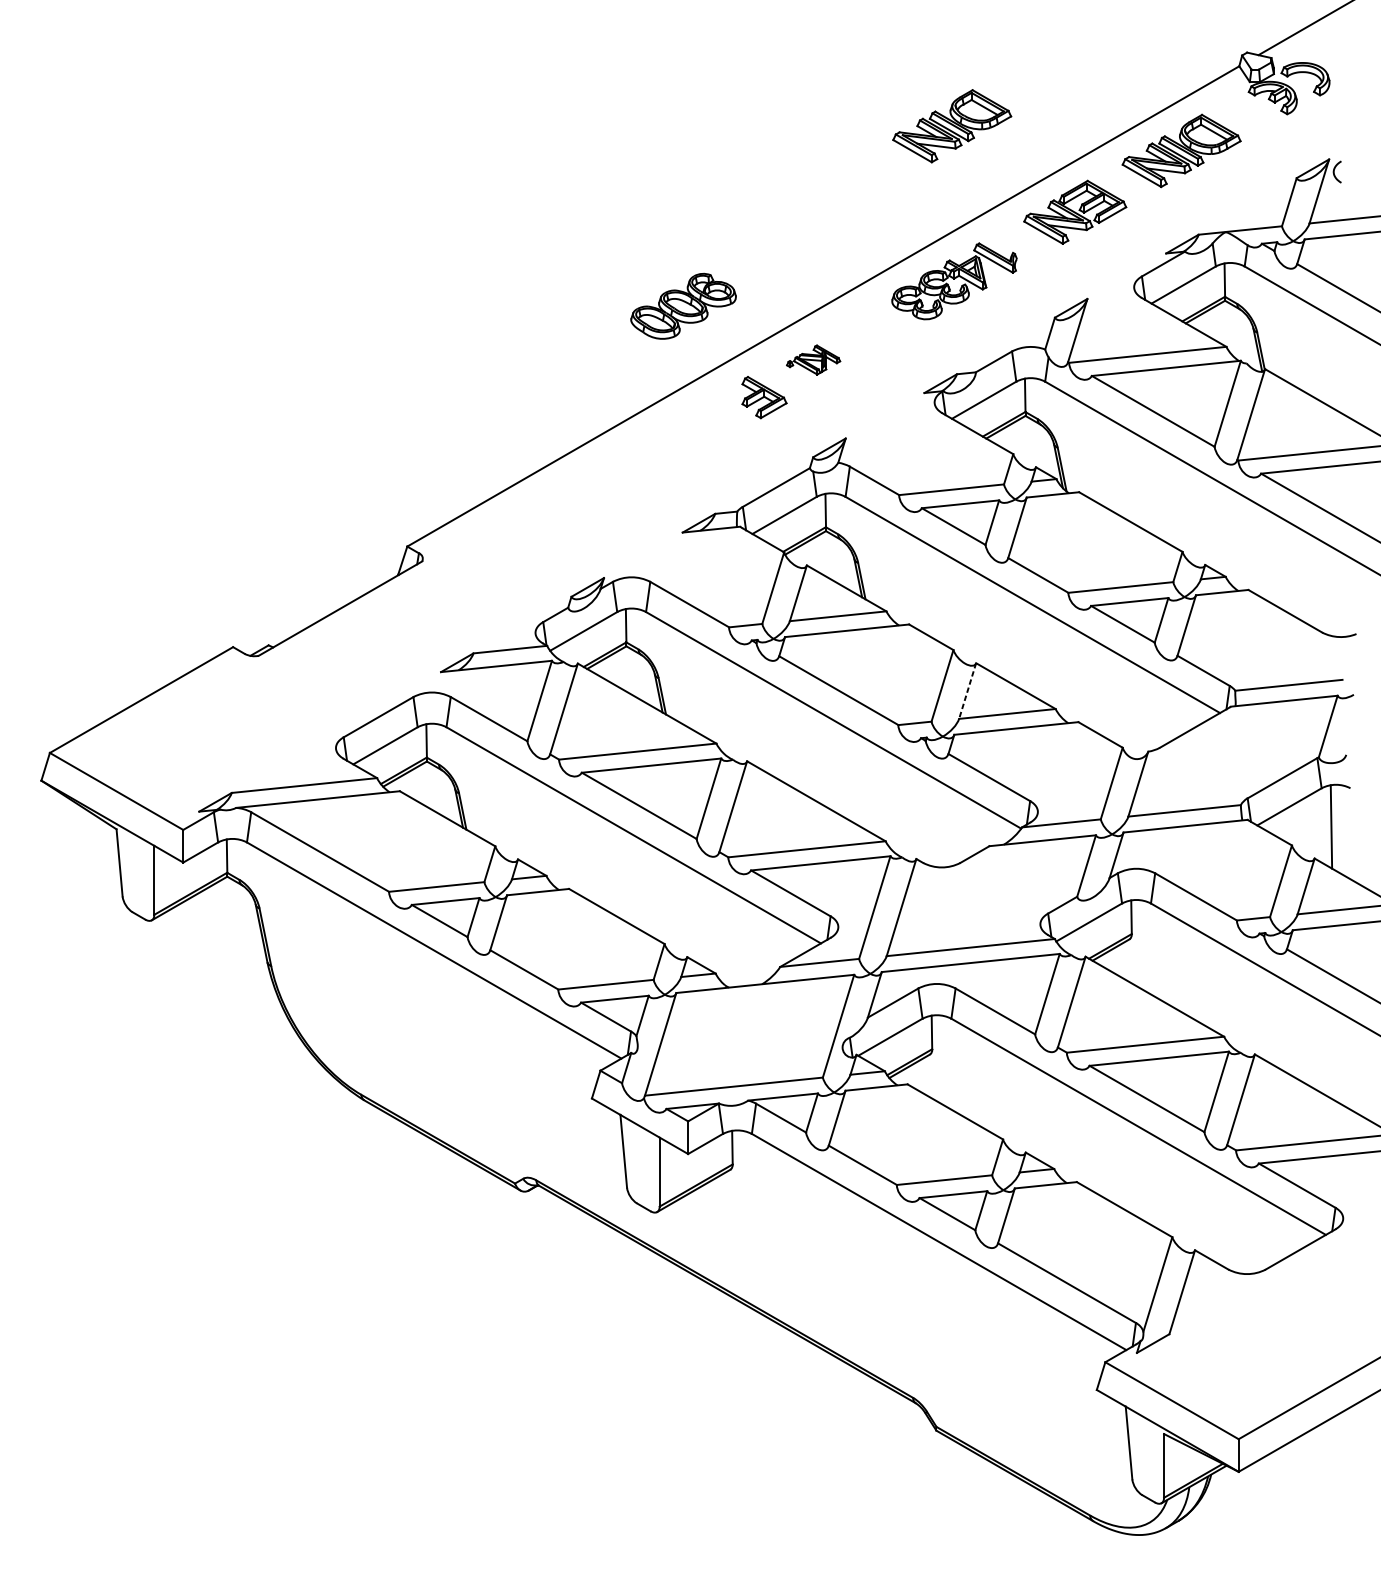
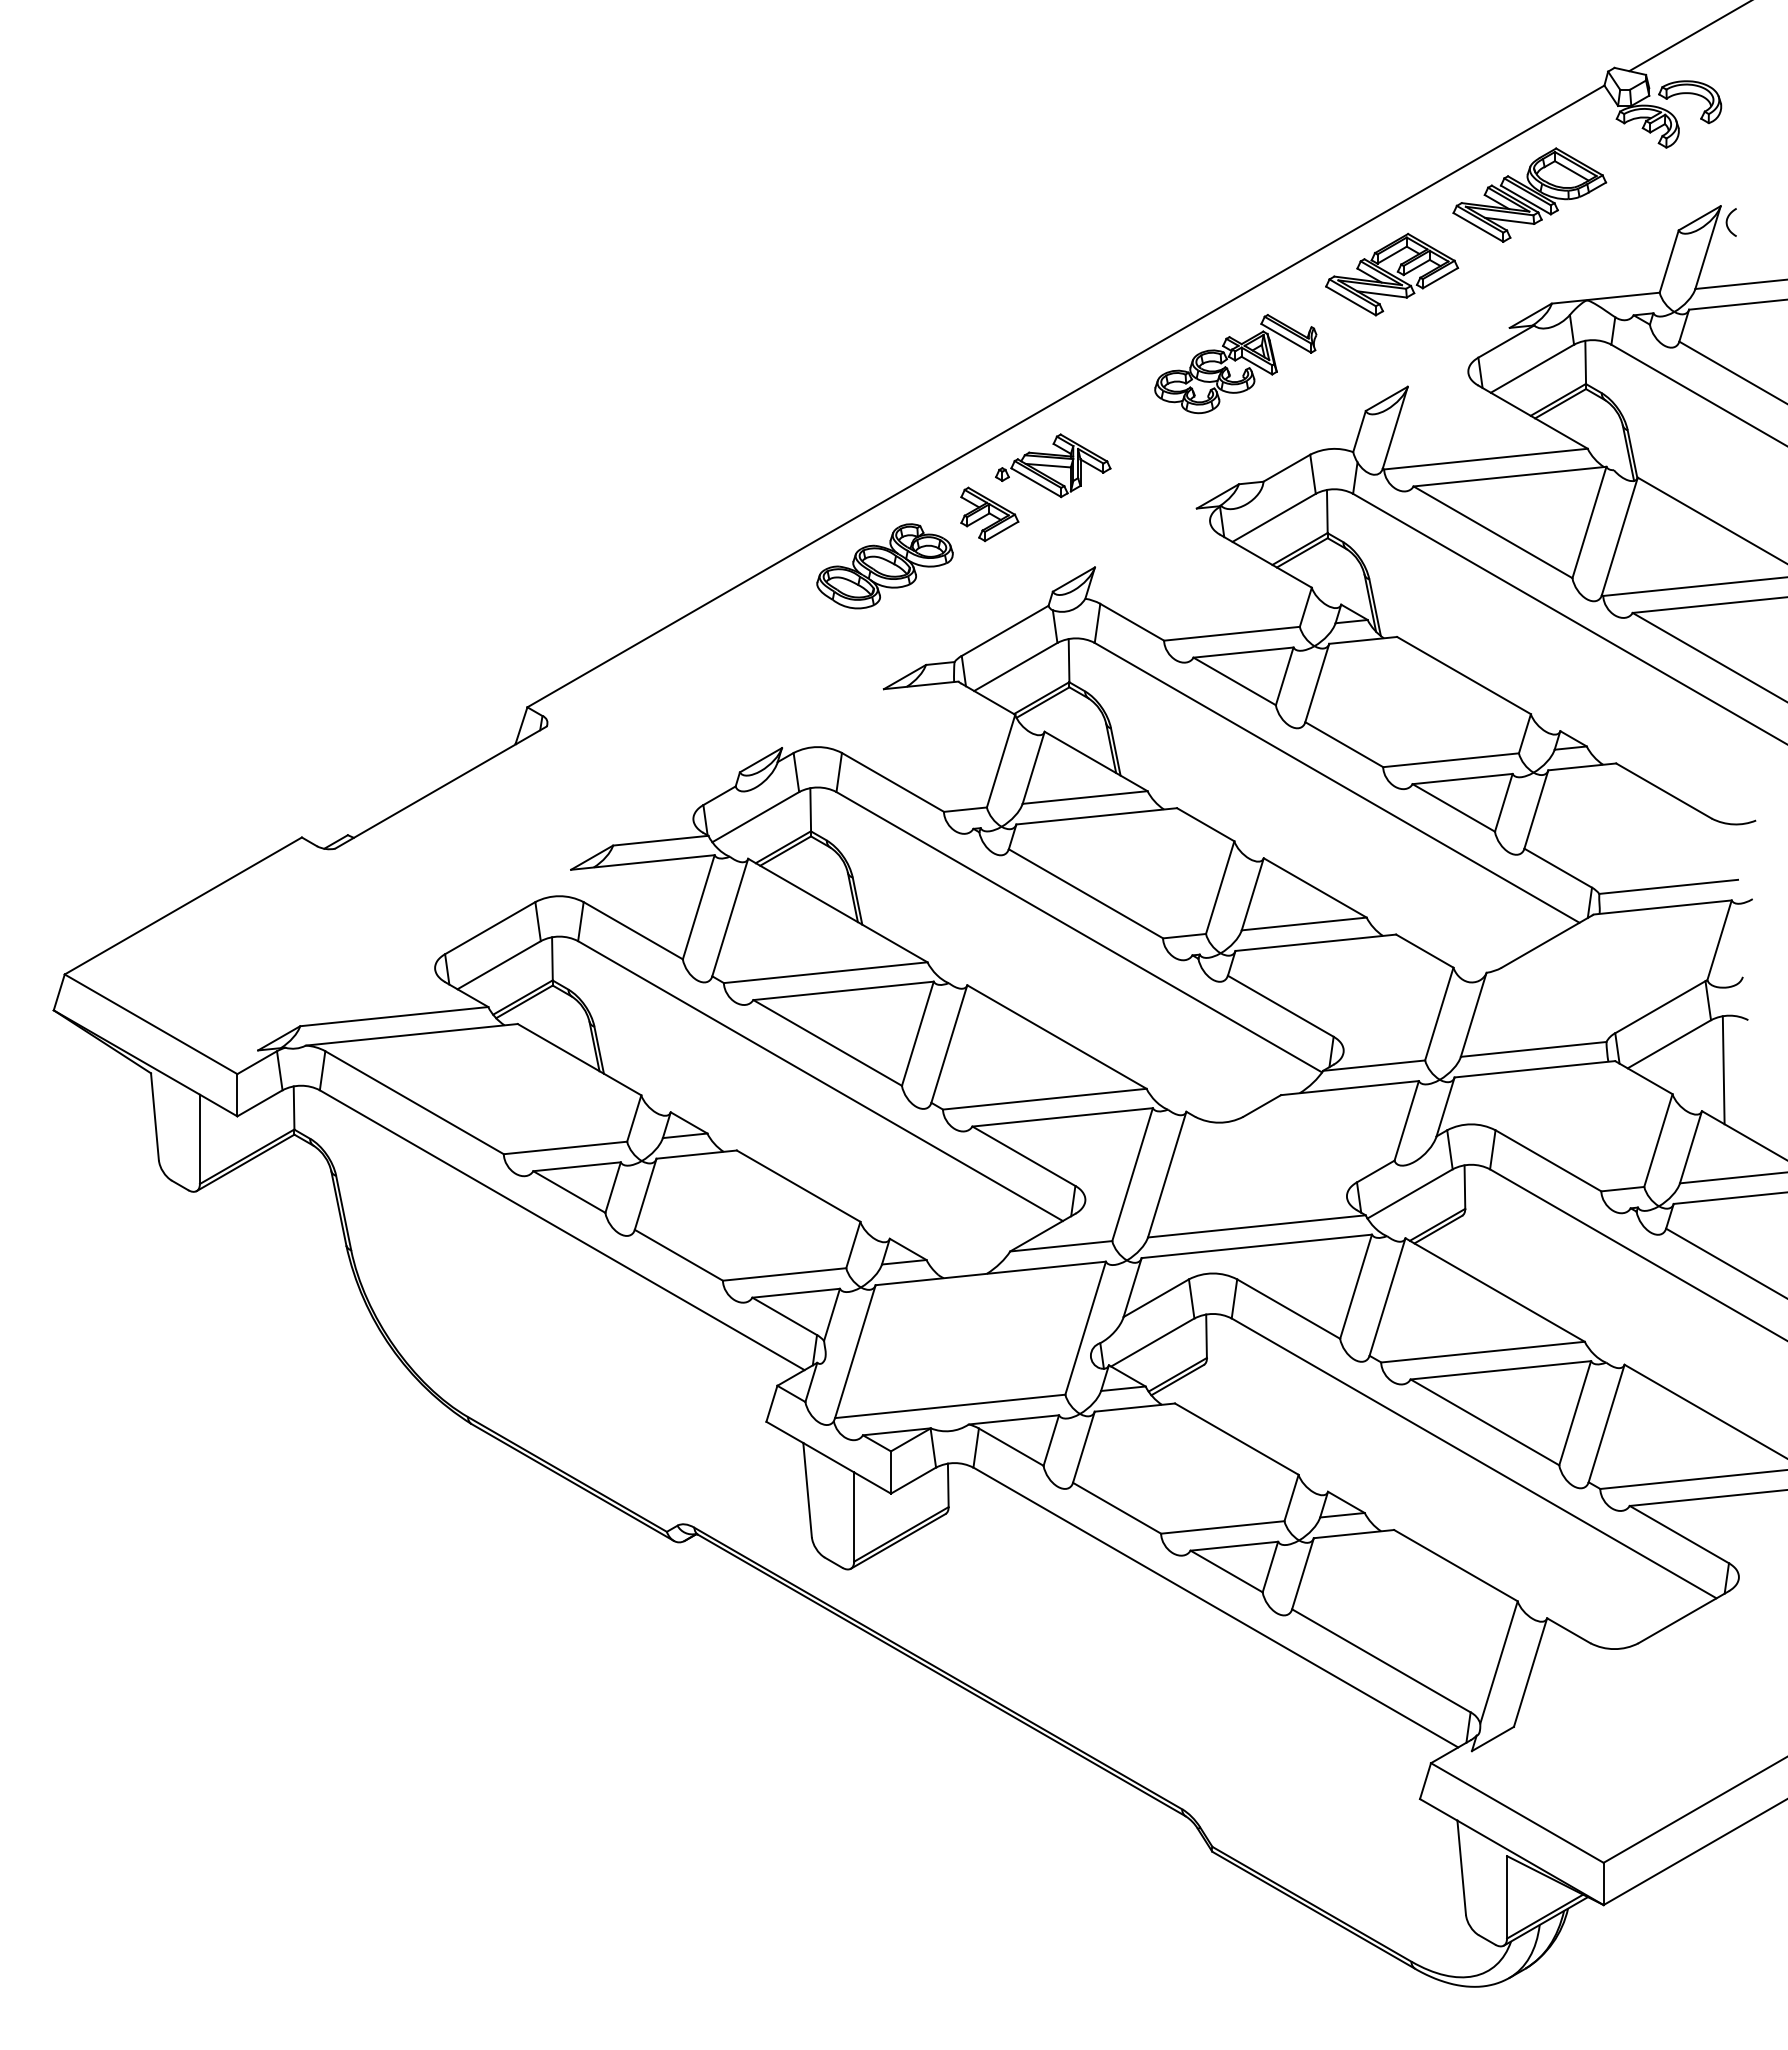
part: (951, 125) -> (1232, 162), removed
part: (683, 306) -> (884, 566), moved
part: (813, 359) -> (1053, 465), size x1.67
line: (967, 691) -> (1252, 894), dashed -> solid

